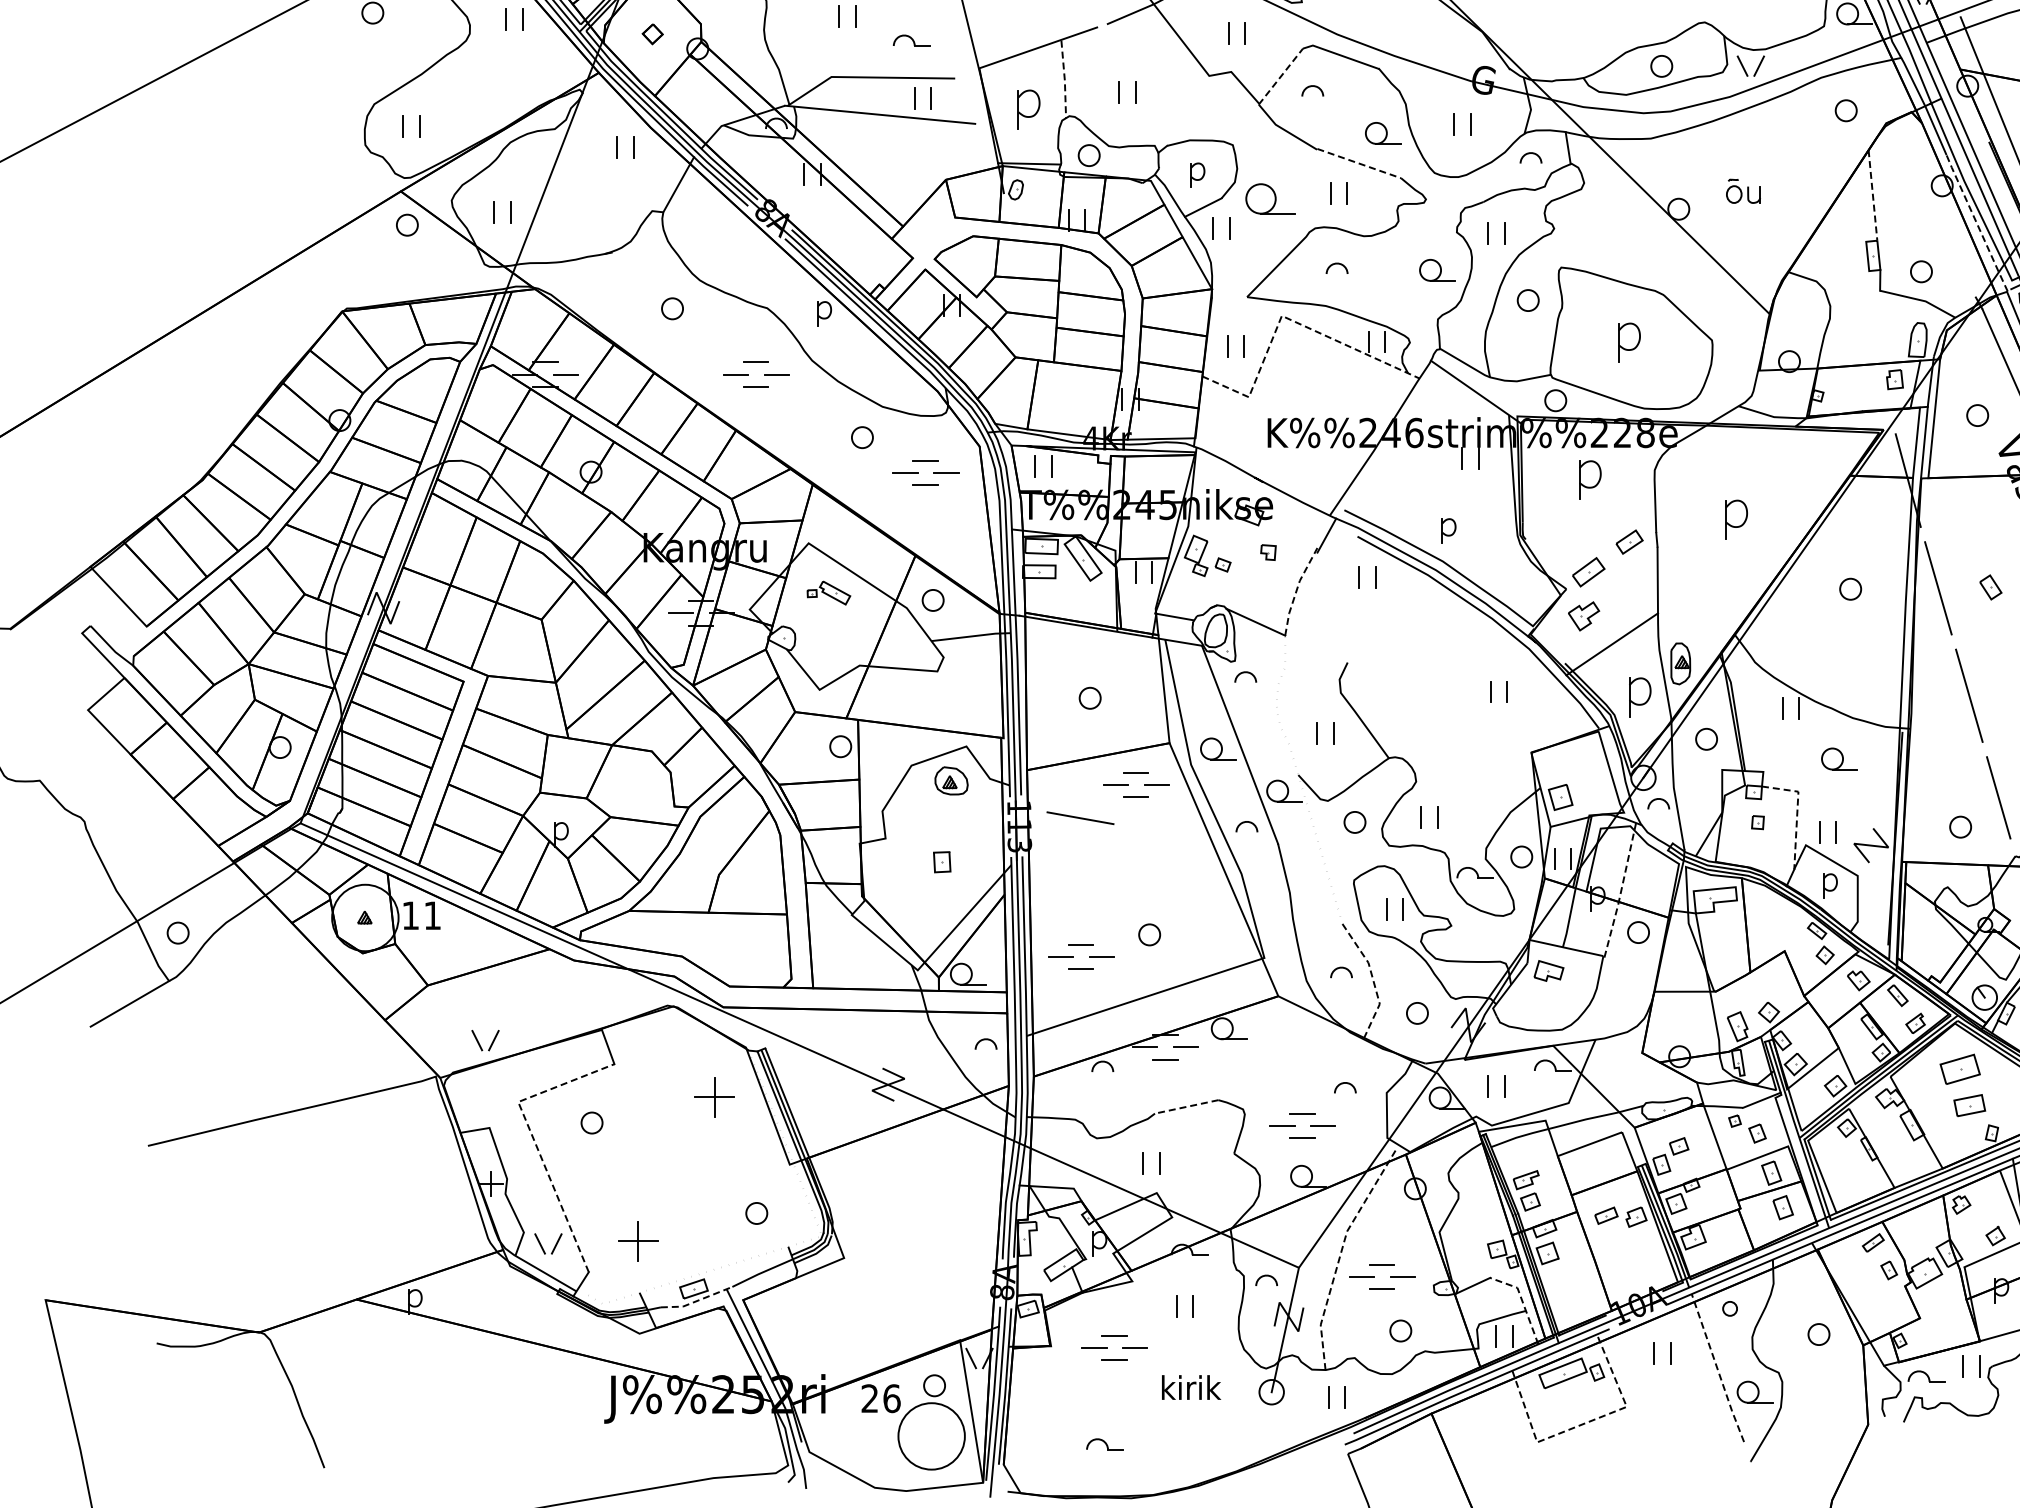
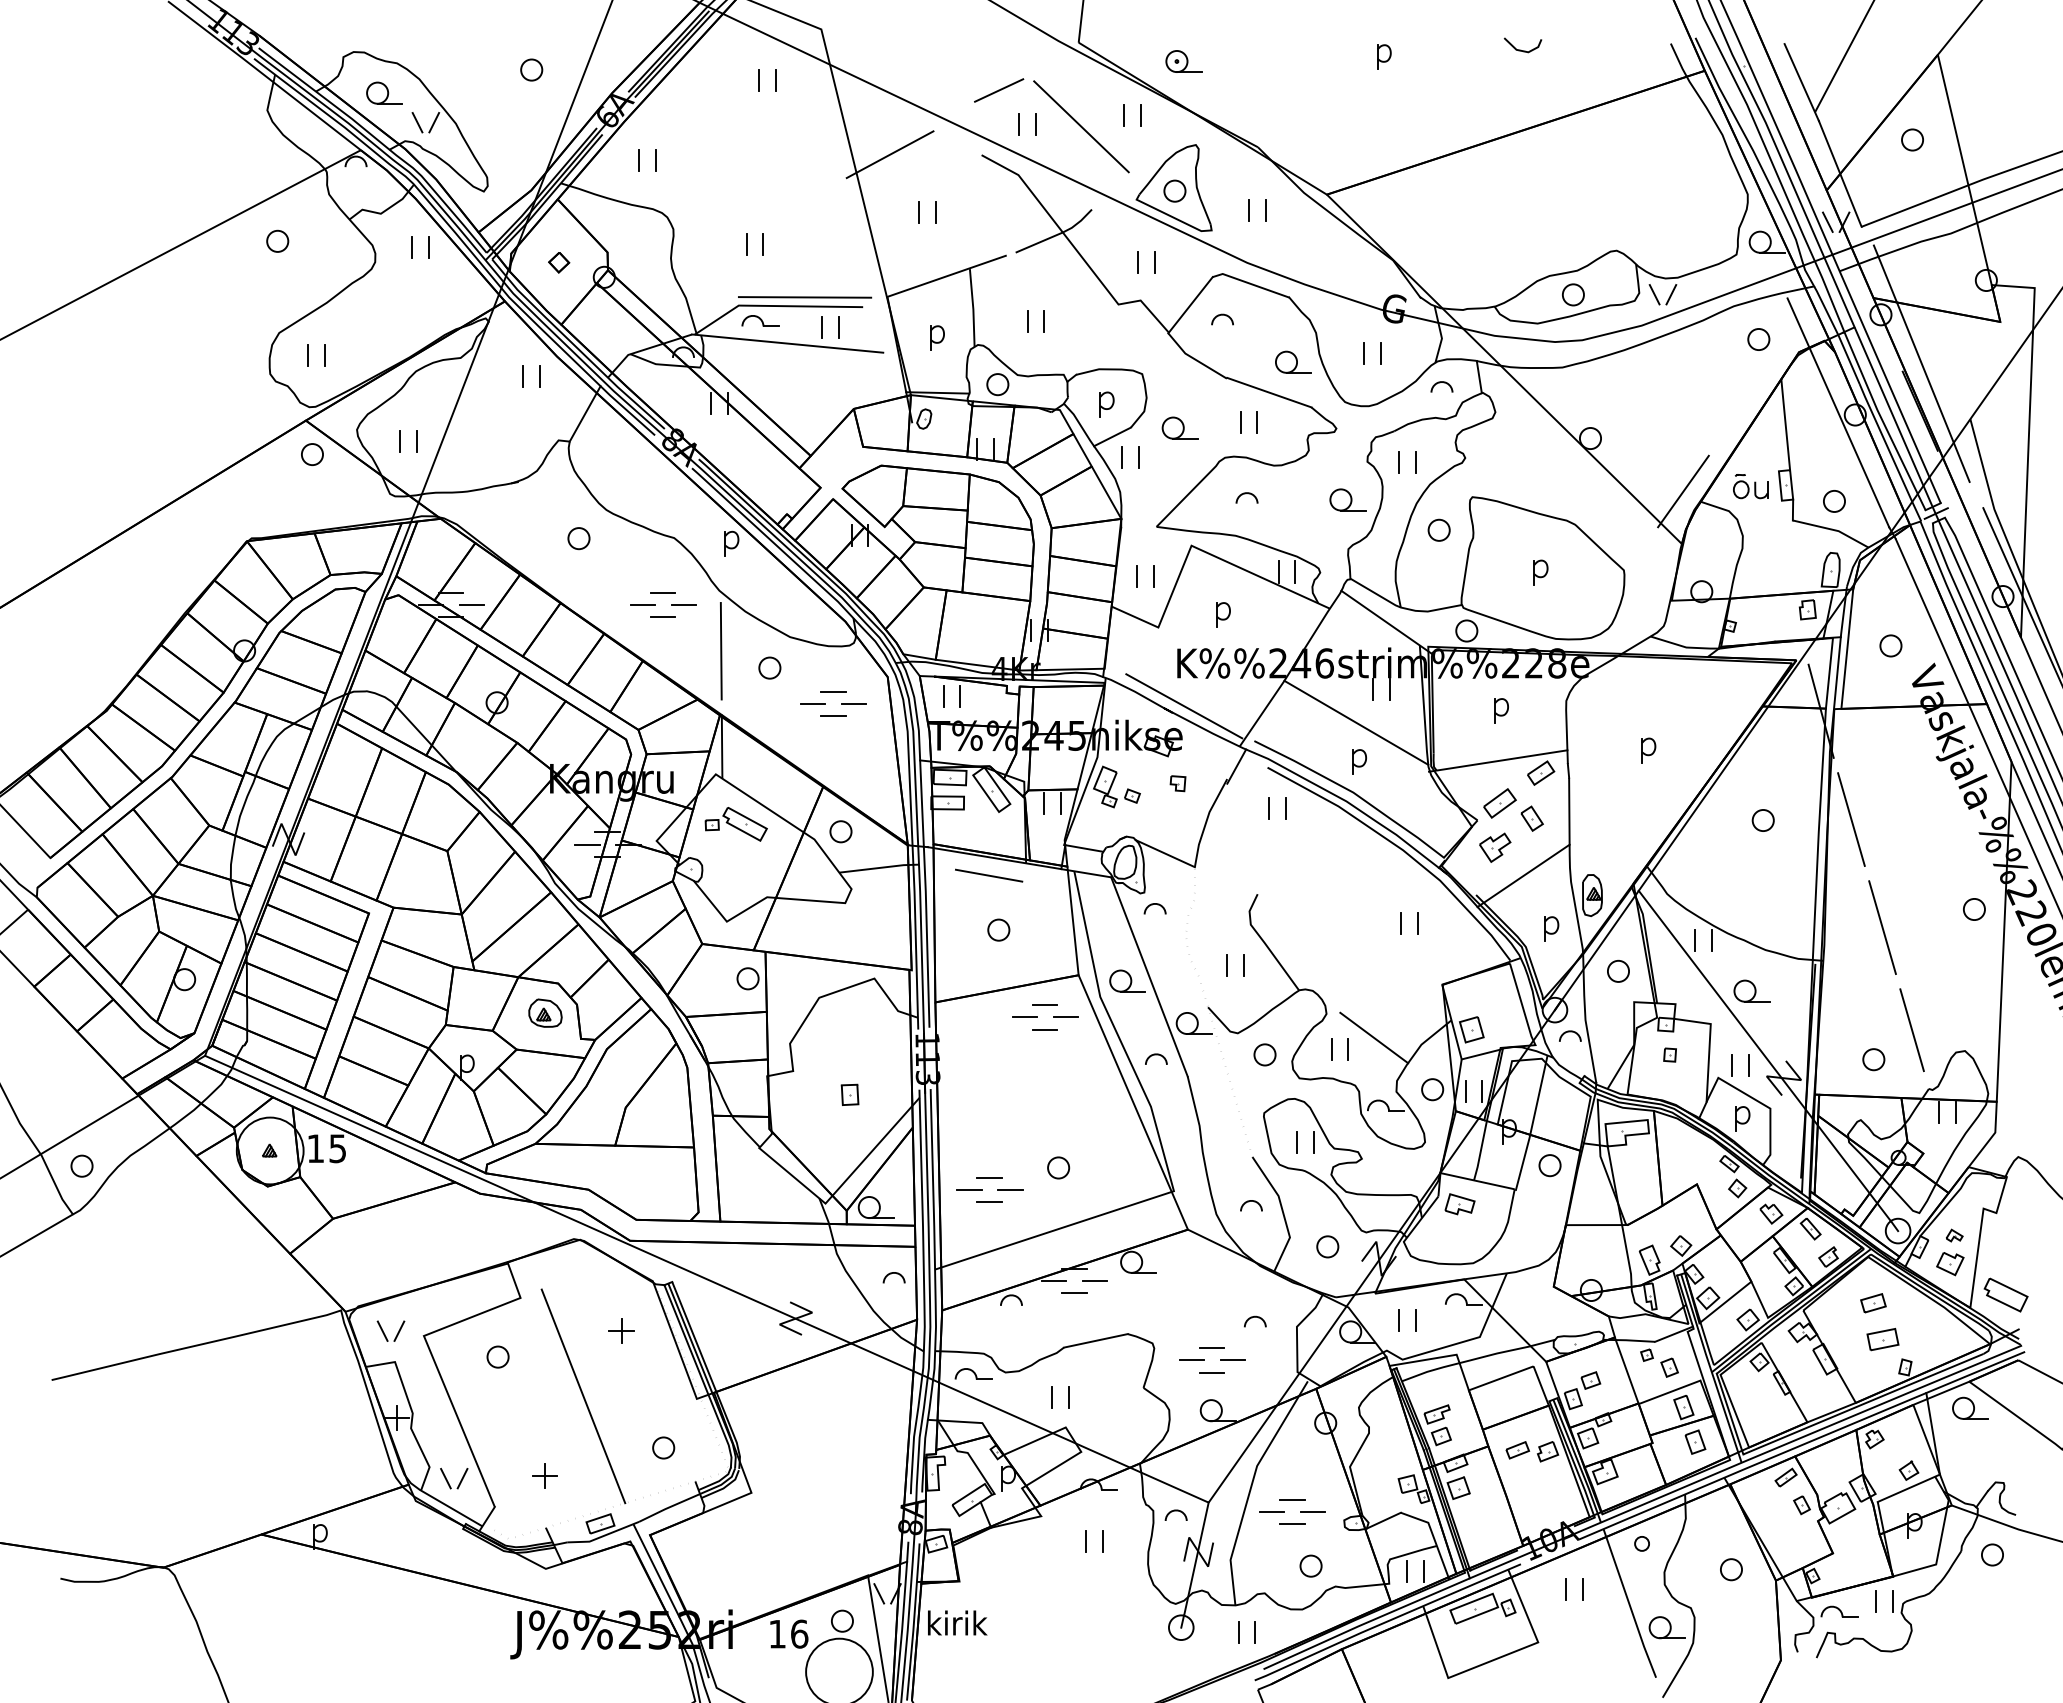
part: (911, 40) -> (760, 320), moved
line: (896, 68) -> (804, 297), added
line: (1280, 76) -> (1190, 305), dashed -> solid
line: (1064, 79) -> (973, 308), dashed -> solid
part: (1029, 108) -> (937, 337), size x0.62
line: (1359, 163) -> (1269, 392), dashed -> solid
line: (1925, 183) -> (1838, 412), added
part: (1743, 191) -> (1750, 486), moved
line: (1872, 194) -> (1785, 423), dashed -> solid
part: (1269, 198) -> (1179, 427), size x0.71
line: (1977, 223) -> (1890, 452), dashed -> solid
line: (1771, 261) -> (1683, 491), added
line: (1286, 317) -> (1196, 547), dashed -> solid
part: (1629, 342) -> (1540, 572), size x0.62
part: (1313, 384) -> (1223, 614), added
line: (814, 459) -> (721, 690), added
line: (1274, 475) -> (1184, 706), added
part: (1590, 479) -> (1501, 710), size x0.62
line: (1446, 491) -> (1356, 722), added
part: (1736, 519) -> (1648, 750), size x0.62
line: (1587, 529) -> (1498, 760), added
part: (1990, 587) -> (1531, 818), moved
line: (1296, 590) -> (1206, 821), dashed -> solid
part: (828, 593) -> (735, 824), size x1.43
part: (1639, 696) -> (1551, 928), size x0.62
part: (951, 780) -> (545, 1012), moved
line: (1463, 805) -> (1374, 1037), added
line: (1797, 811) -> (1709, 1043), dashed -> solid
line: (1080, 818) -> (989, 875), moved
line: (1851, 823) -> (1764, 1055), added
line: (1621, 891) -> (1532, 1124), dashed -> solid
text: (432, 915) -> (337, 1148), 11 -> 15
line: (1373, 980) -> (1283, 1213), dashed -> solid
part: (479, 1041) -> (384, 1332), moved
part: (1960, 1069) -> (1873, 1303), size x0.62
part: (714, 1096) -> (621, 1330), size x0.62
line: (1186, 1106) -> (1095, 1340), dashed -> solid
line: (533, 1138) -> (439, 1372), dashed -> solid
line: (677, 1162) -> (583, 1396), added
part: (638, 1240) -> (544, 1475), size x0.62
line: (1341, 1252) -> (1251, 1487), dashed -> solid
line: (696, 1301) -> (603, 1536), dashed -> solid
line: (1522, 1301) -> (1433, 1536), dashed -> solid
part: (1106, 1348) -> (1015, 1583), removed
line: (1717, 1369) -> (1629, 1604), dashed -> solid
text: (1191, 1387) -> (957, 1622), moved
text: (870, 1398) -> (777, 1633), 26 -> 16
line: (1583, 1423) -> (1494, 1659), dashed -> solid
part: (1104, 1443) -> (973, 1373), moved

